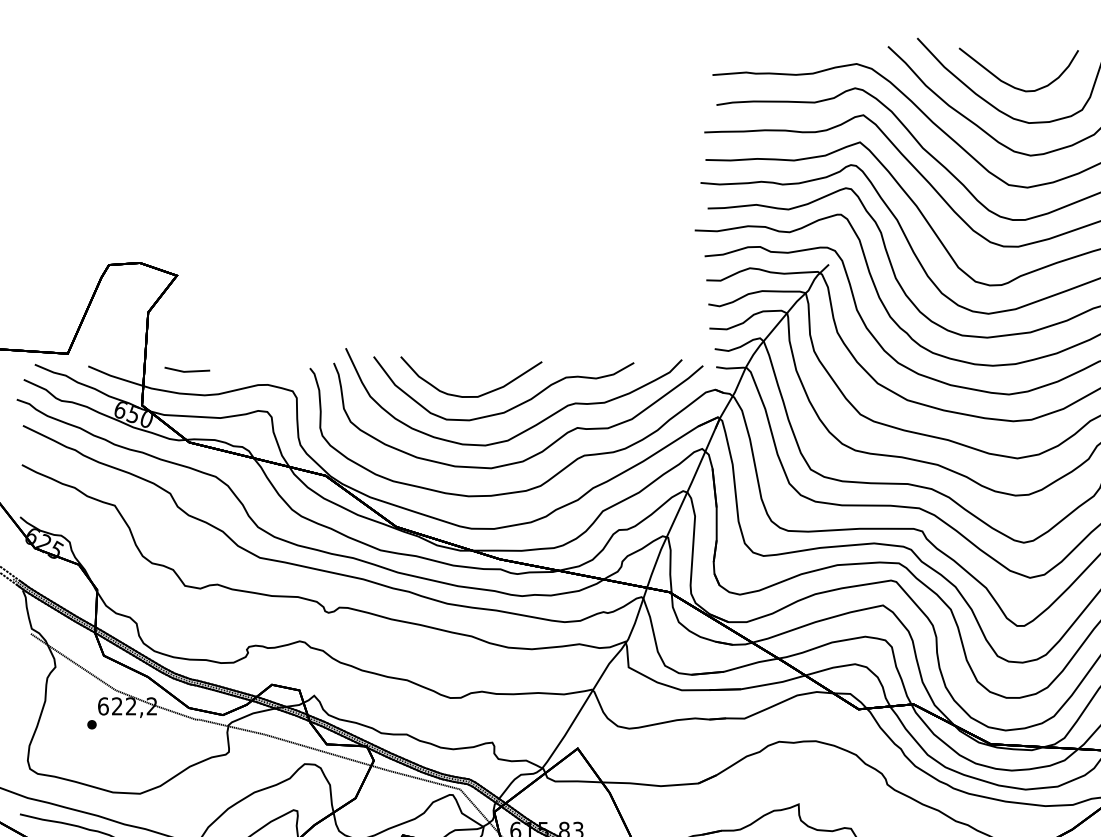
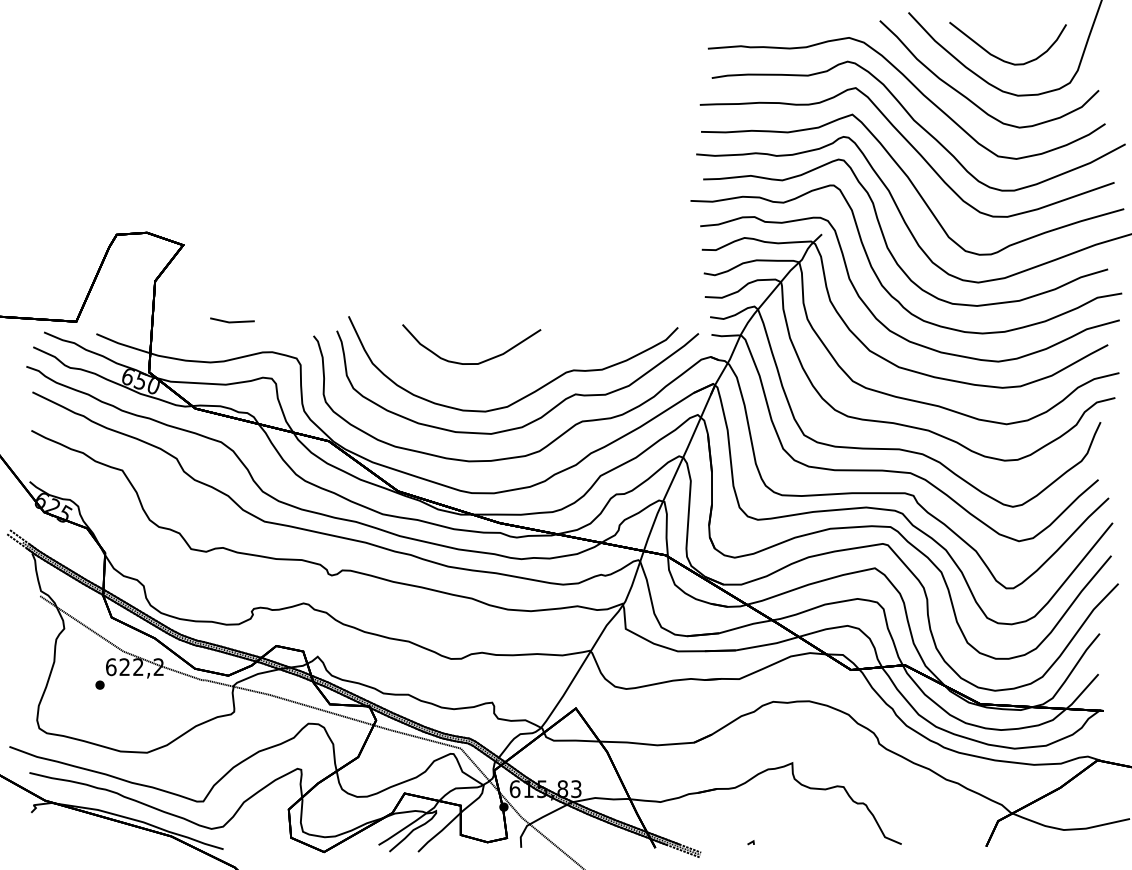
line: (187, 370) -> (232, 321), moved
curve: (514, 406) -> (513, 373), removed

